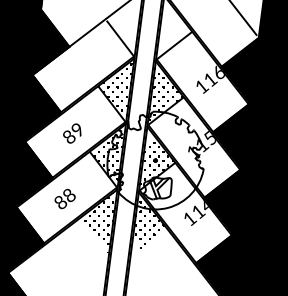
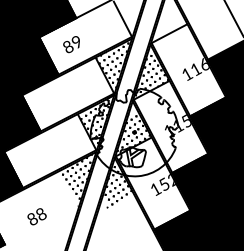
text: (72, 133) -> (71, 44), moved
text: (64, 198) -> (36, 216), moved
text: (201, 208) -> (167, 182), 114 -> 152

